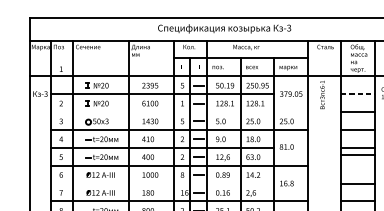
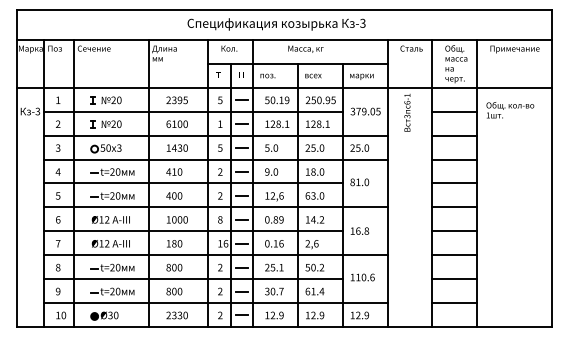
text: (61, 68) -> (58, 99), moved
line: (358, 94) -> (455, 111), dashed -> solid
line: (178, 111) -> (215, 135), added
line: (357, 155) -> (454, 207), moved
line: (161, 183) -> (192, 231), added

